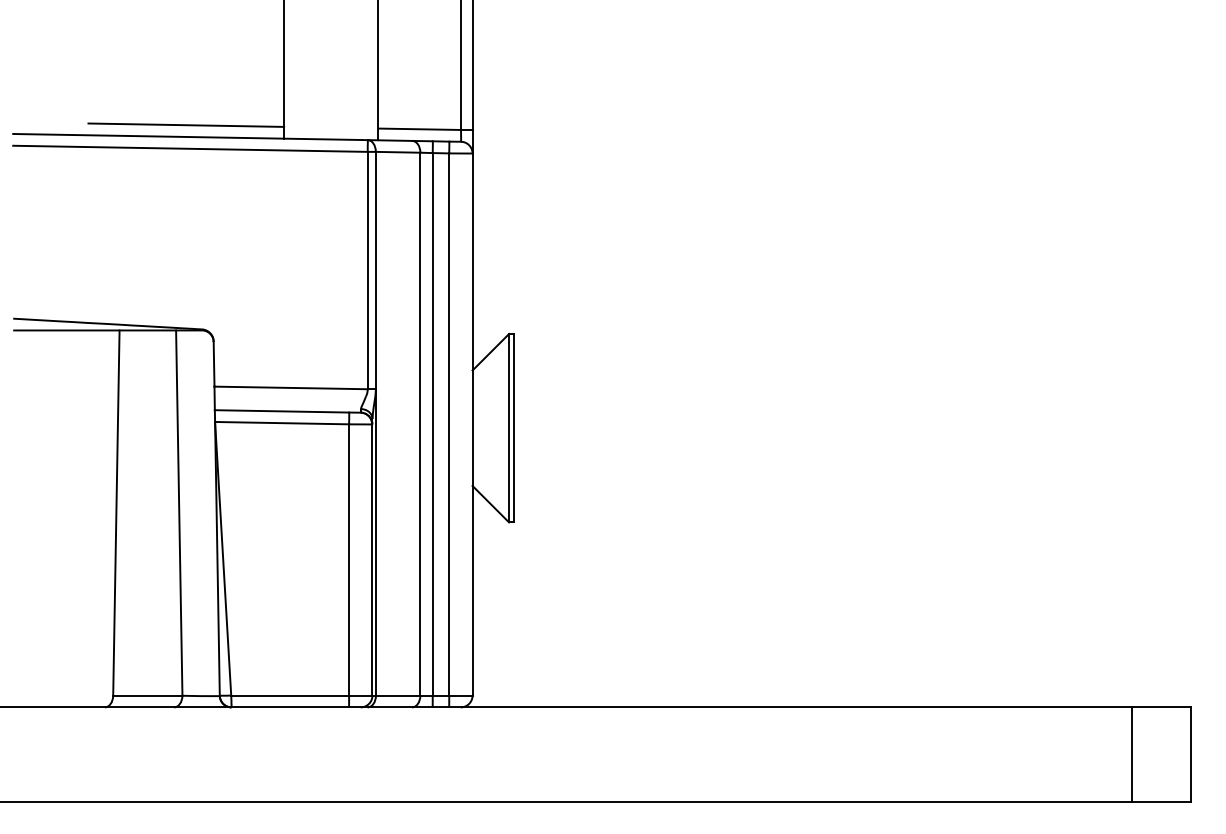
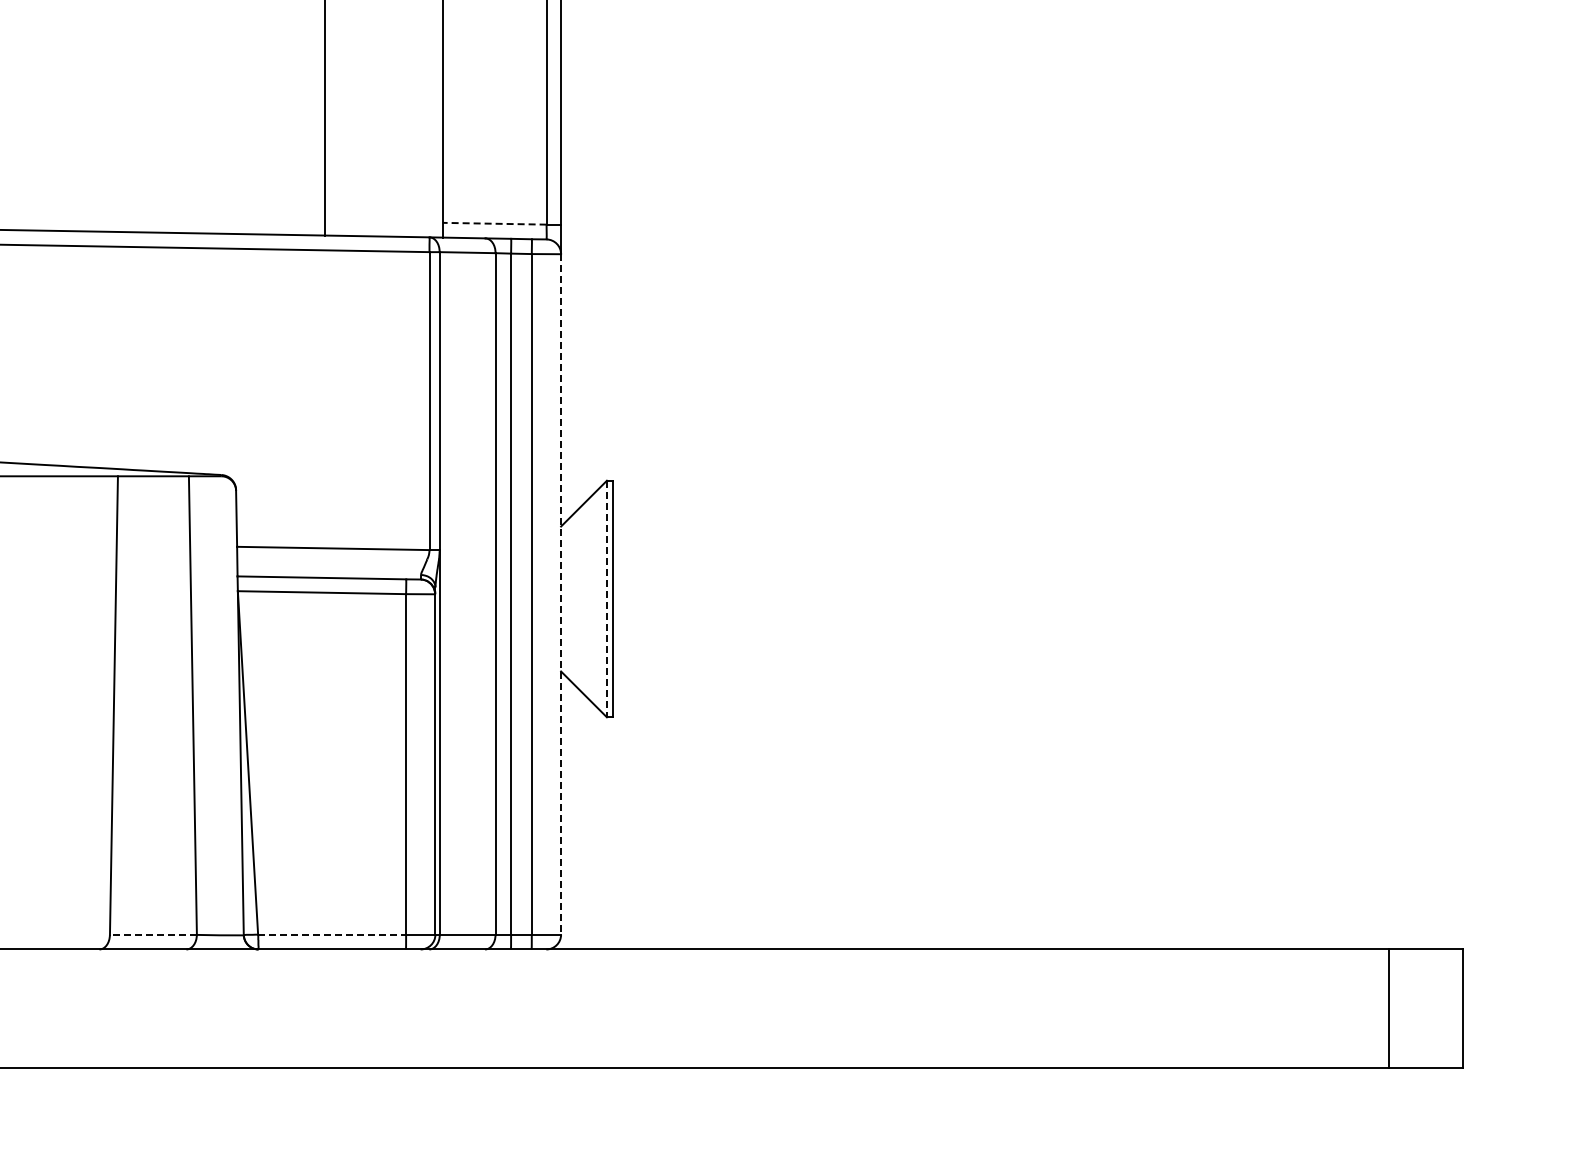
line: (186, 125) -> (201, 218), removed
line: (419, 129) -> (494, 223), solid -> dashed
line: (472, 424) -> (561, 594), solid -> dashed
line: (508, 428) -> (606, 599), solid -> dashed
line: (147, 695) -> (152, 934), solid -> dashed
line: (290, 695) -> (332, 934), solid -> dashed

